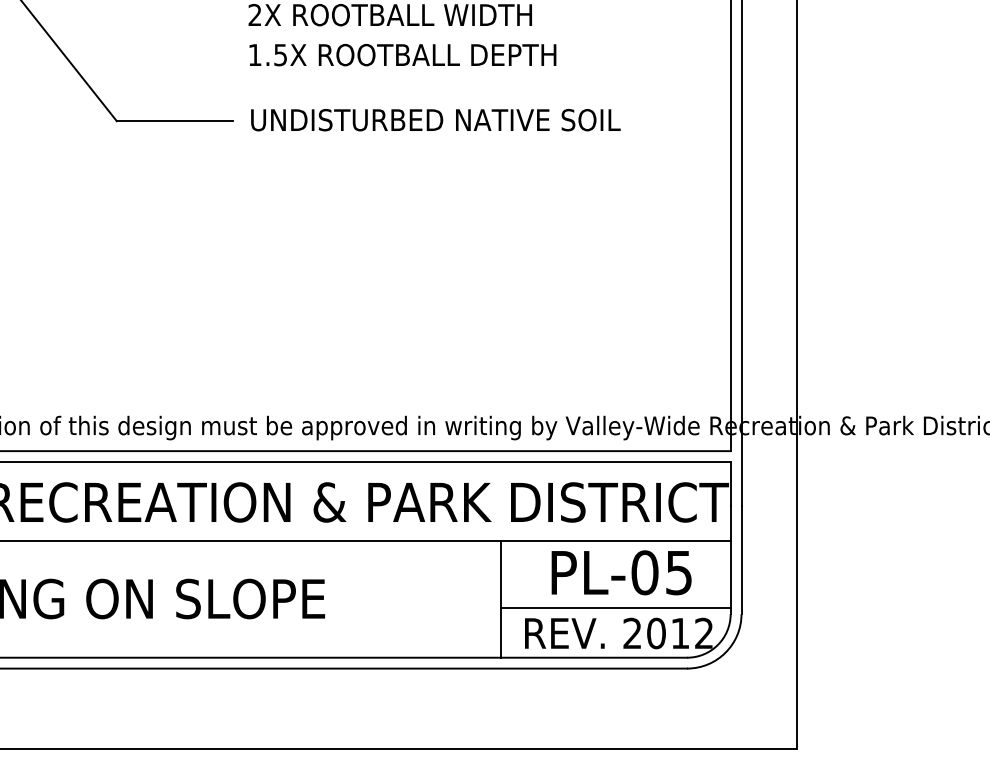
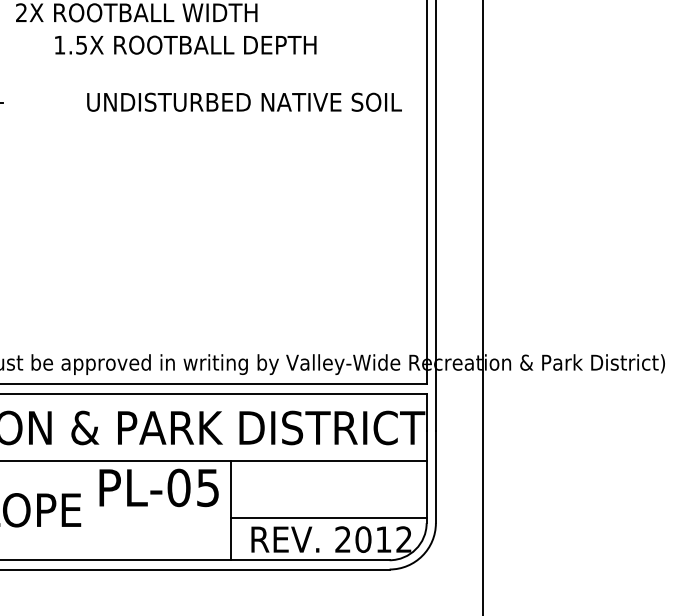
text: (402, 54) -> (185, 44), moved
text: (435, 120) -> (244, 102), moved
text: (621, 572) -> (159, 487), moved

